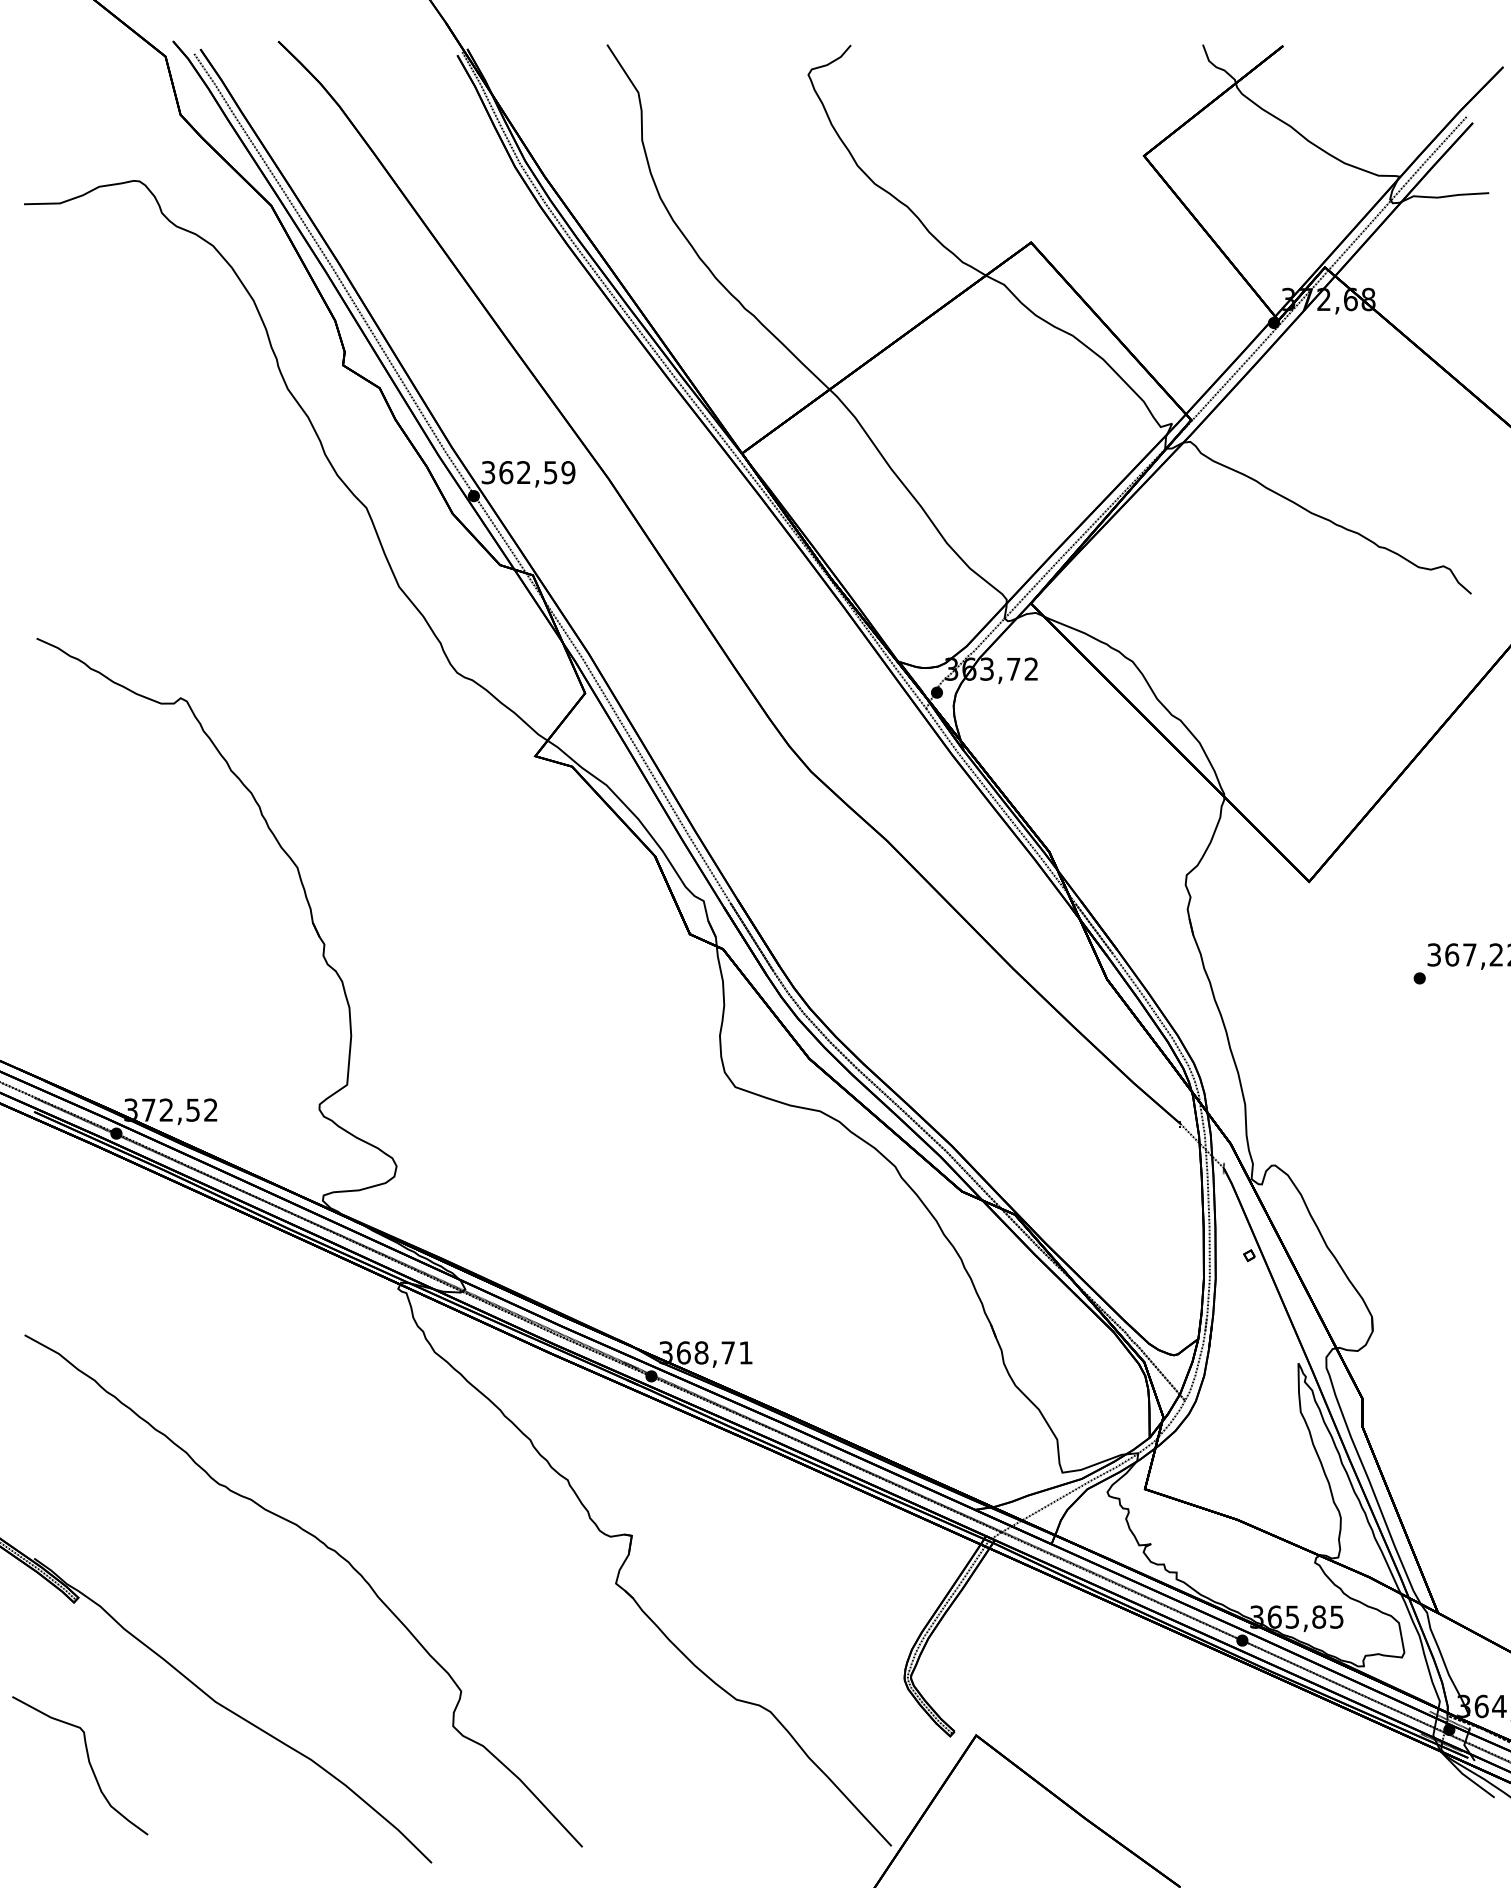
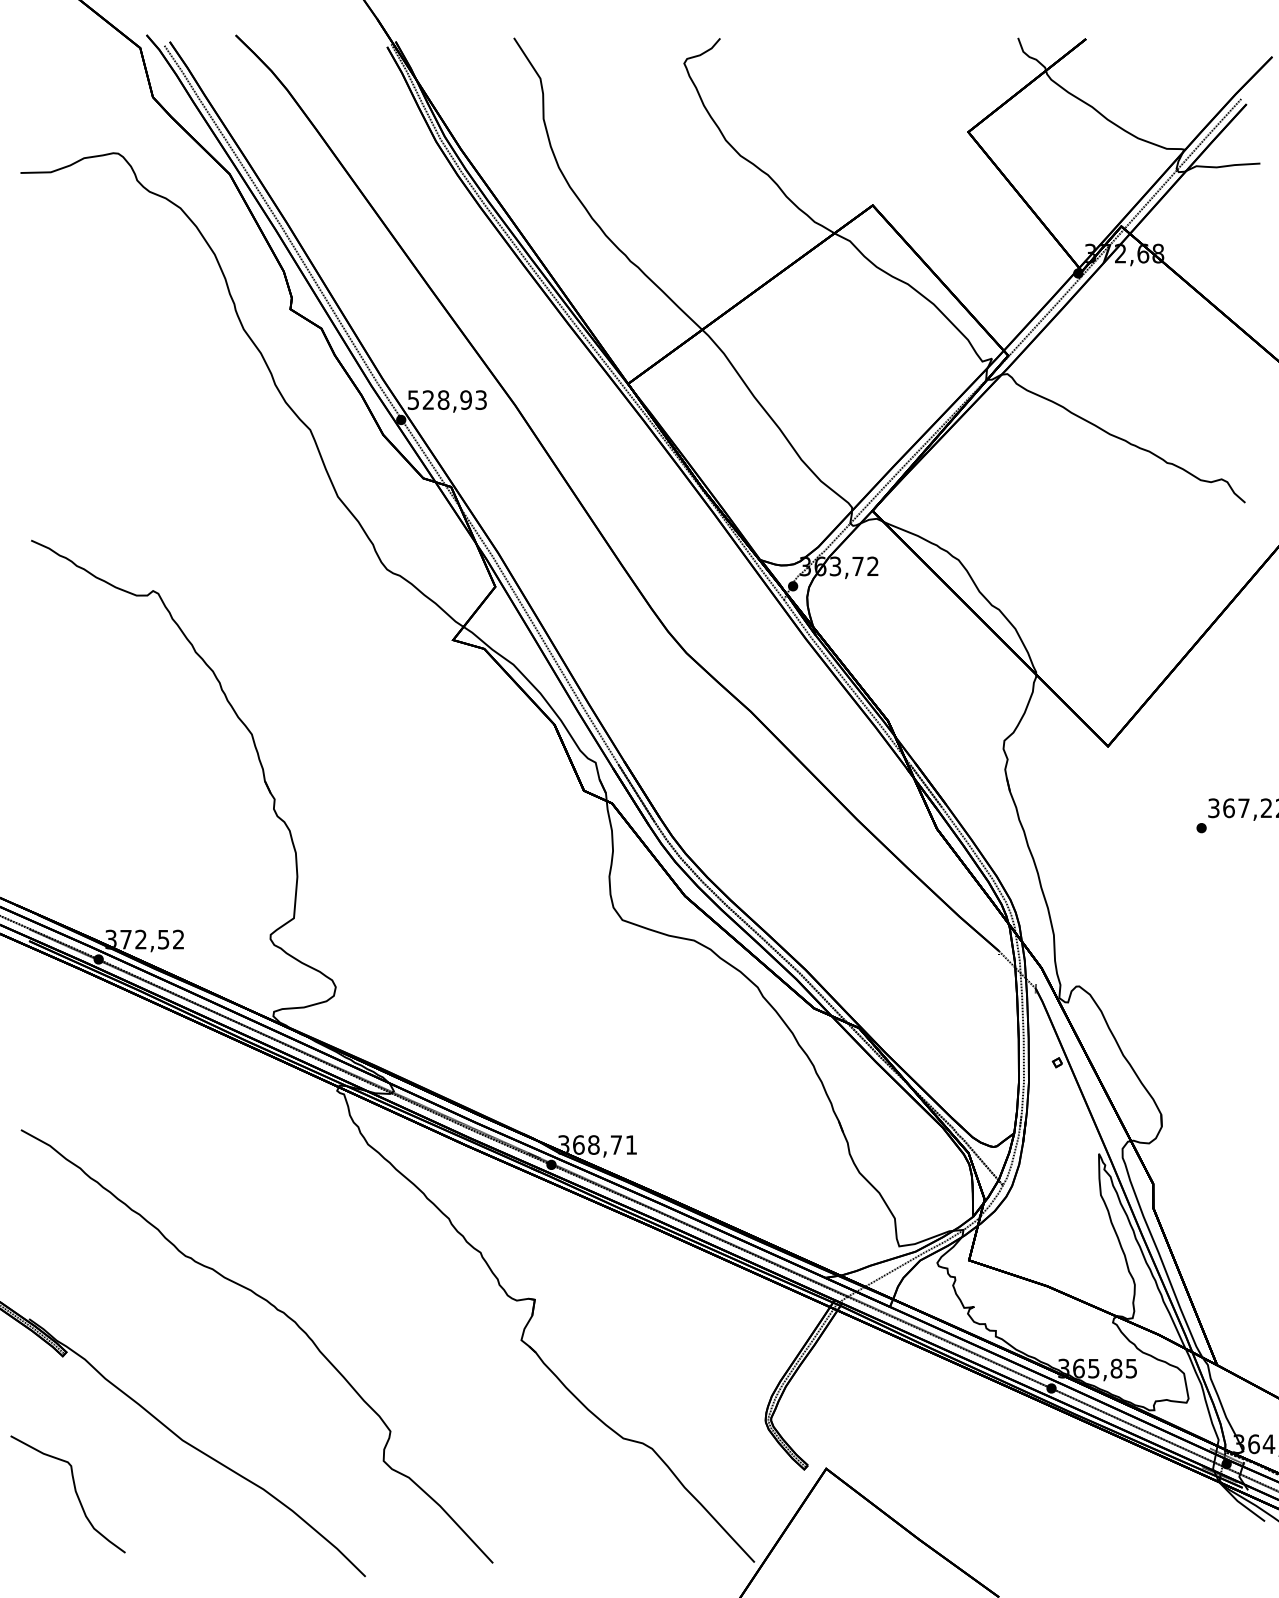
text: (528, 471) -> (447, 399), 362,59 -> 528,93

